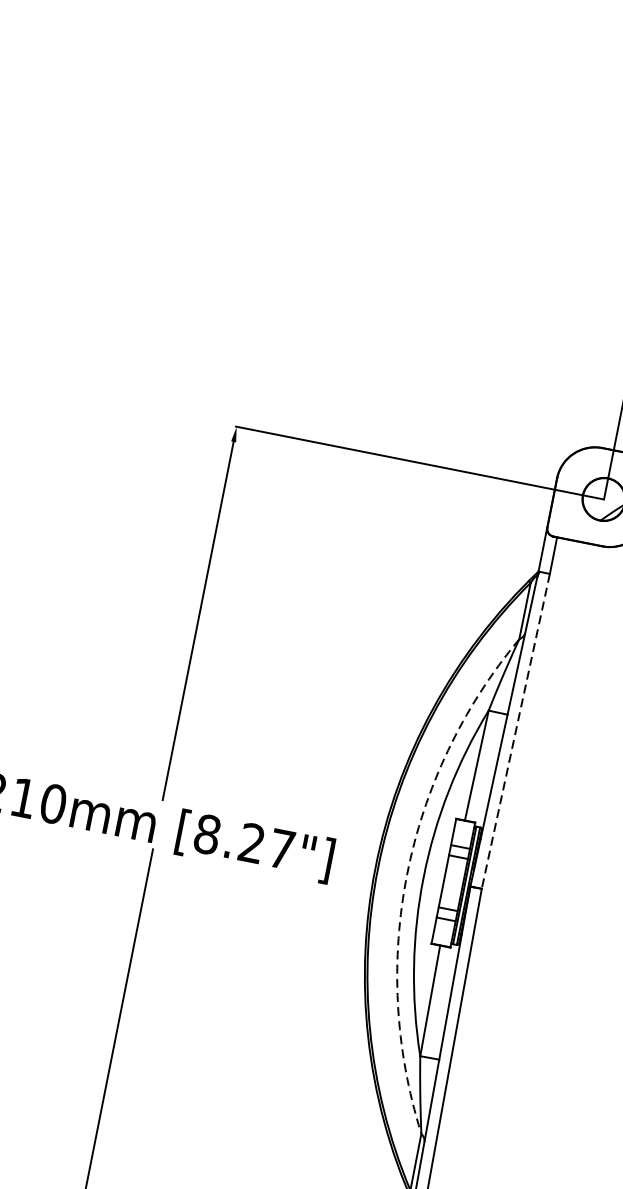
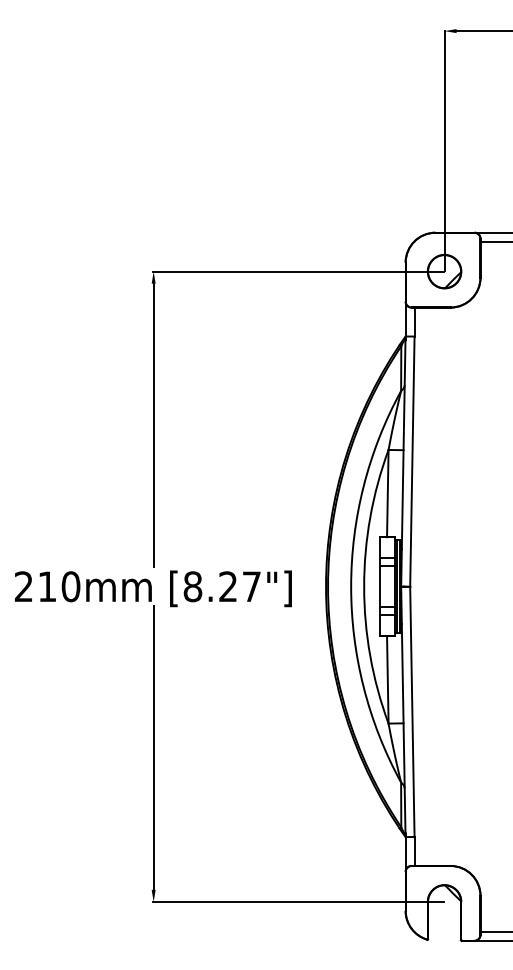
line: (515, 732) -> (412, 462), dashed -> solid
arc: (407, 873) -> (351, 586), dashed -> solid

